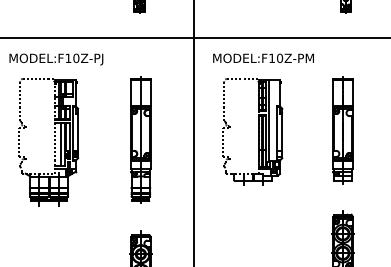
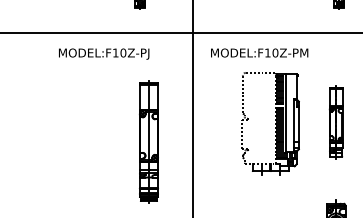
text: (56, 59) -> (104, 54), moved
part: (342, 130) -> (335, 122), size x0.7
part: (252, 131) -> (270, 123), moved
part: (140, 139) -> (148, 141), moved
part: (54, 143) -> (57, 135), removed

